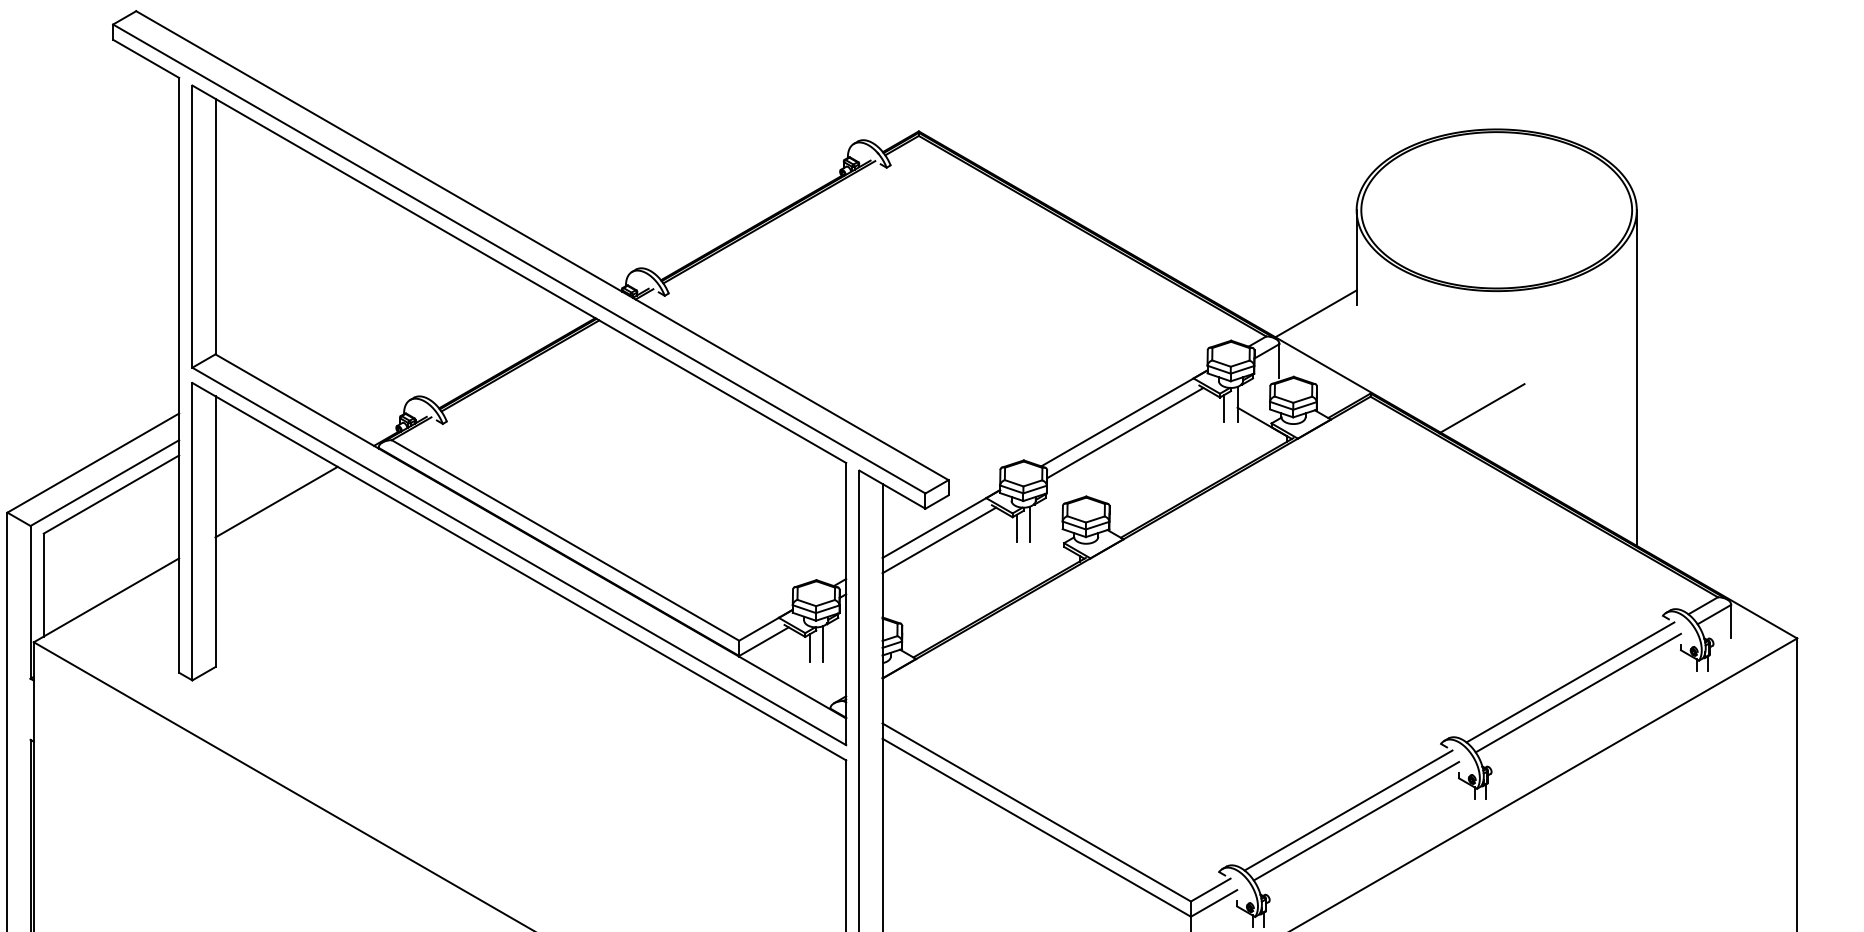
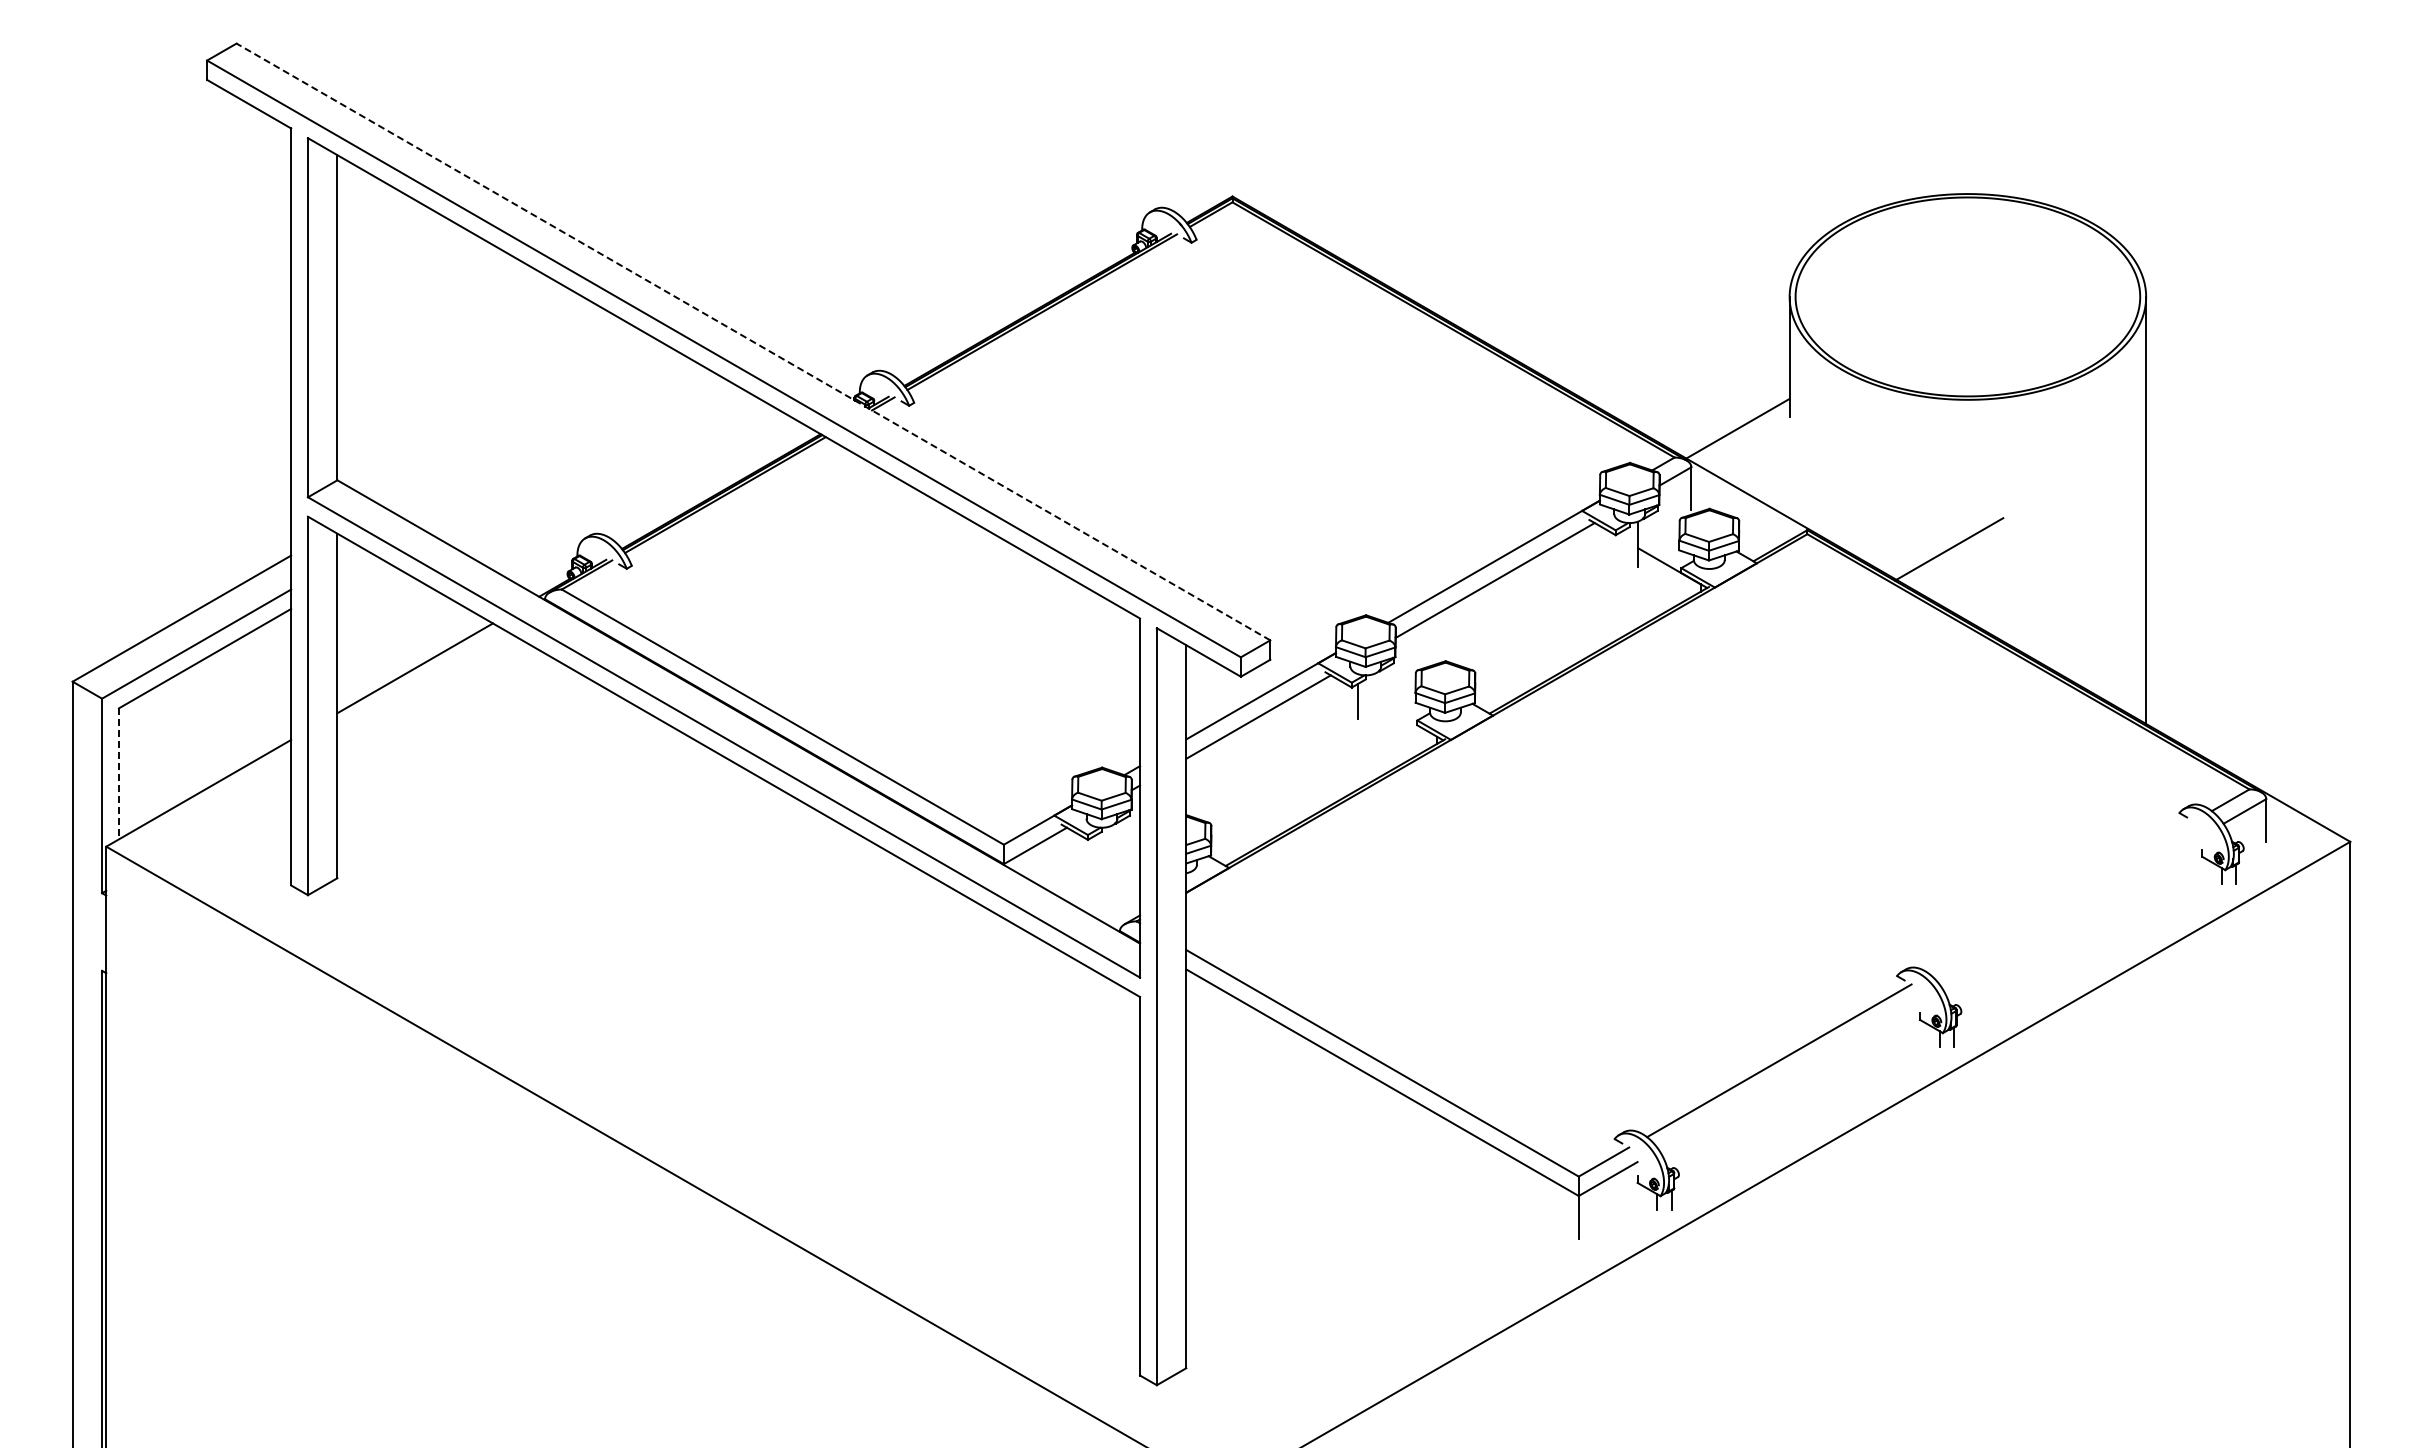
line: (542, 245) -> (753, 341), solid -> dashed
line: (1224, 407) -> (1621, 548), removed
line: (1030, 524) -> (1374, 696), removed
line: (43, 585) -> (118, 774), solid -> dashed
line: (822, 643) -> (1110, 848), removed
line: (809, 647) -> (1093, 853), removed
line: (1570, 682) -> (2061, 897), removed
line: (1578, 693) -> (2071, 911), removed
line: (1355, 821) -> (1788, 1074), removed

